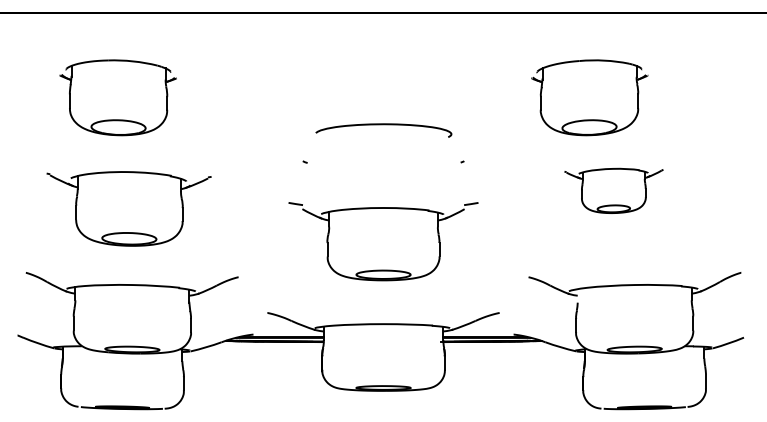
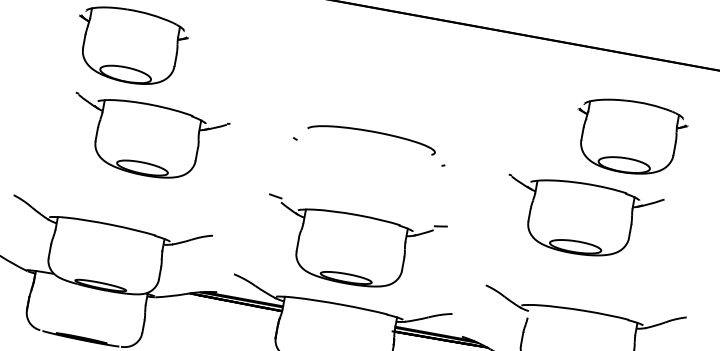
part: (589, 97) -> (629, 136), moved
curve: (383, 125) -> (372, 132), moved
part: (613, 190) -> (580, 218), size x1.67
part: (128, 208) -> (146, 139), moved
part: (383, 241) -> (351, 246), moved

